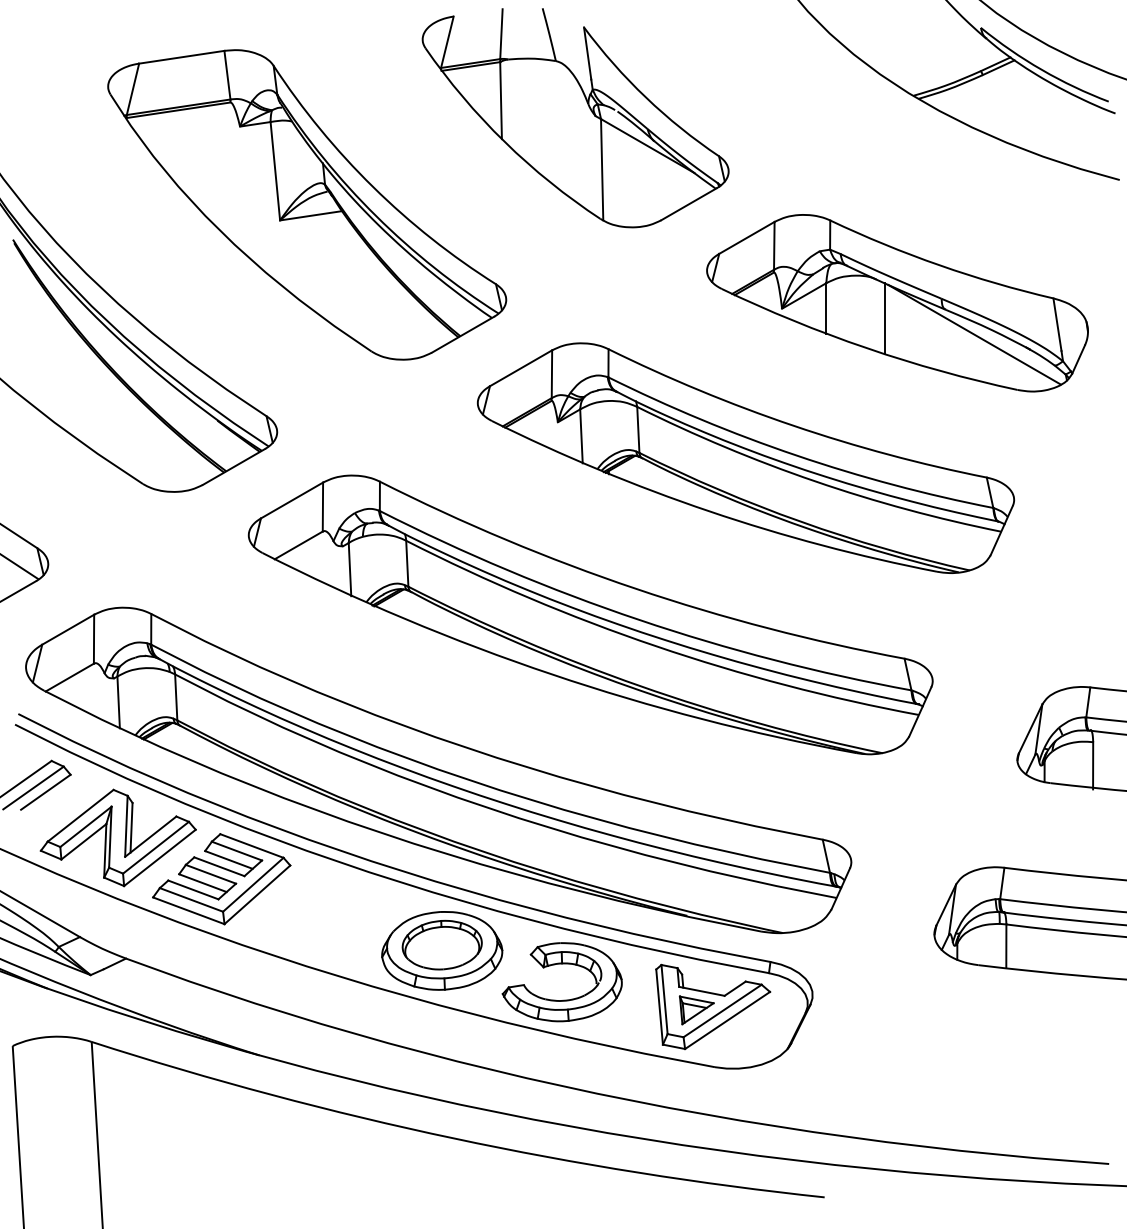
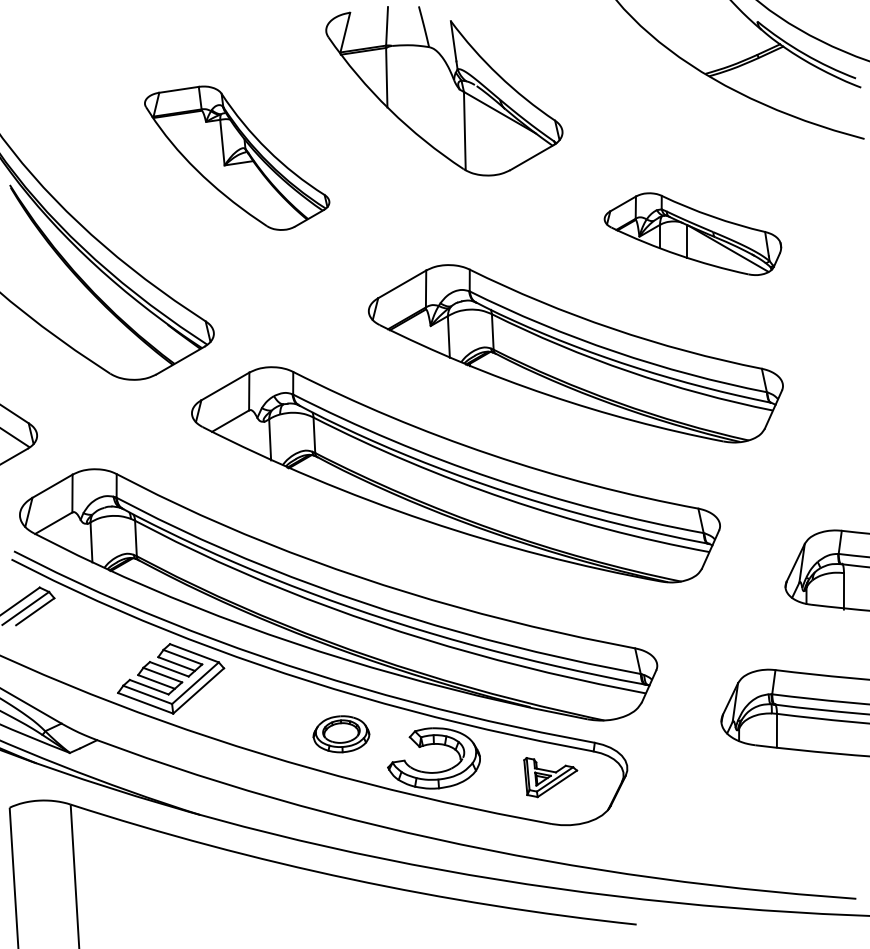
part: (307, 204) -> (237, 157), size x0.6
part: (897, 303) -> (692, 234), size x0.6
part: (117, 837) -> (90, 646), removed
part: (442, 950) -> (341, 733), size x0.6
part: (713, 1006) -> (550, 777), size x0.6

